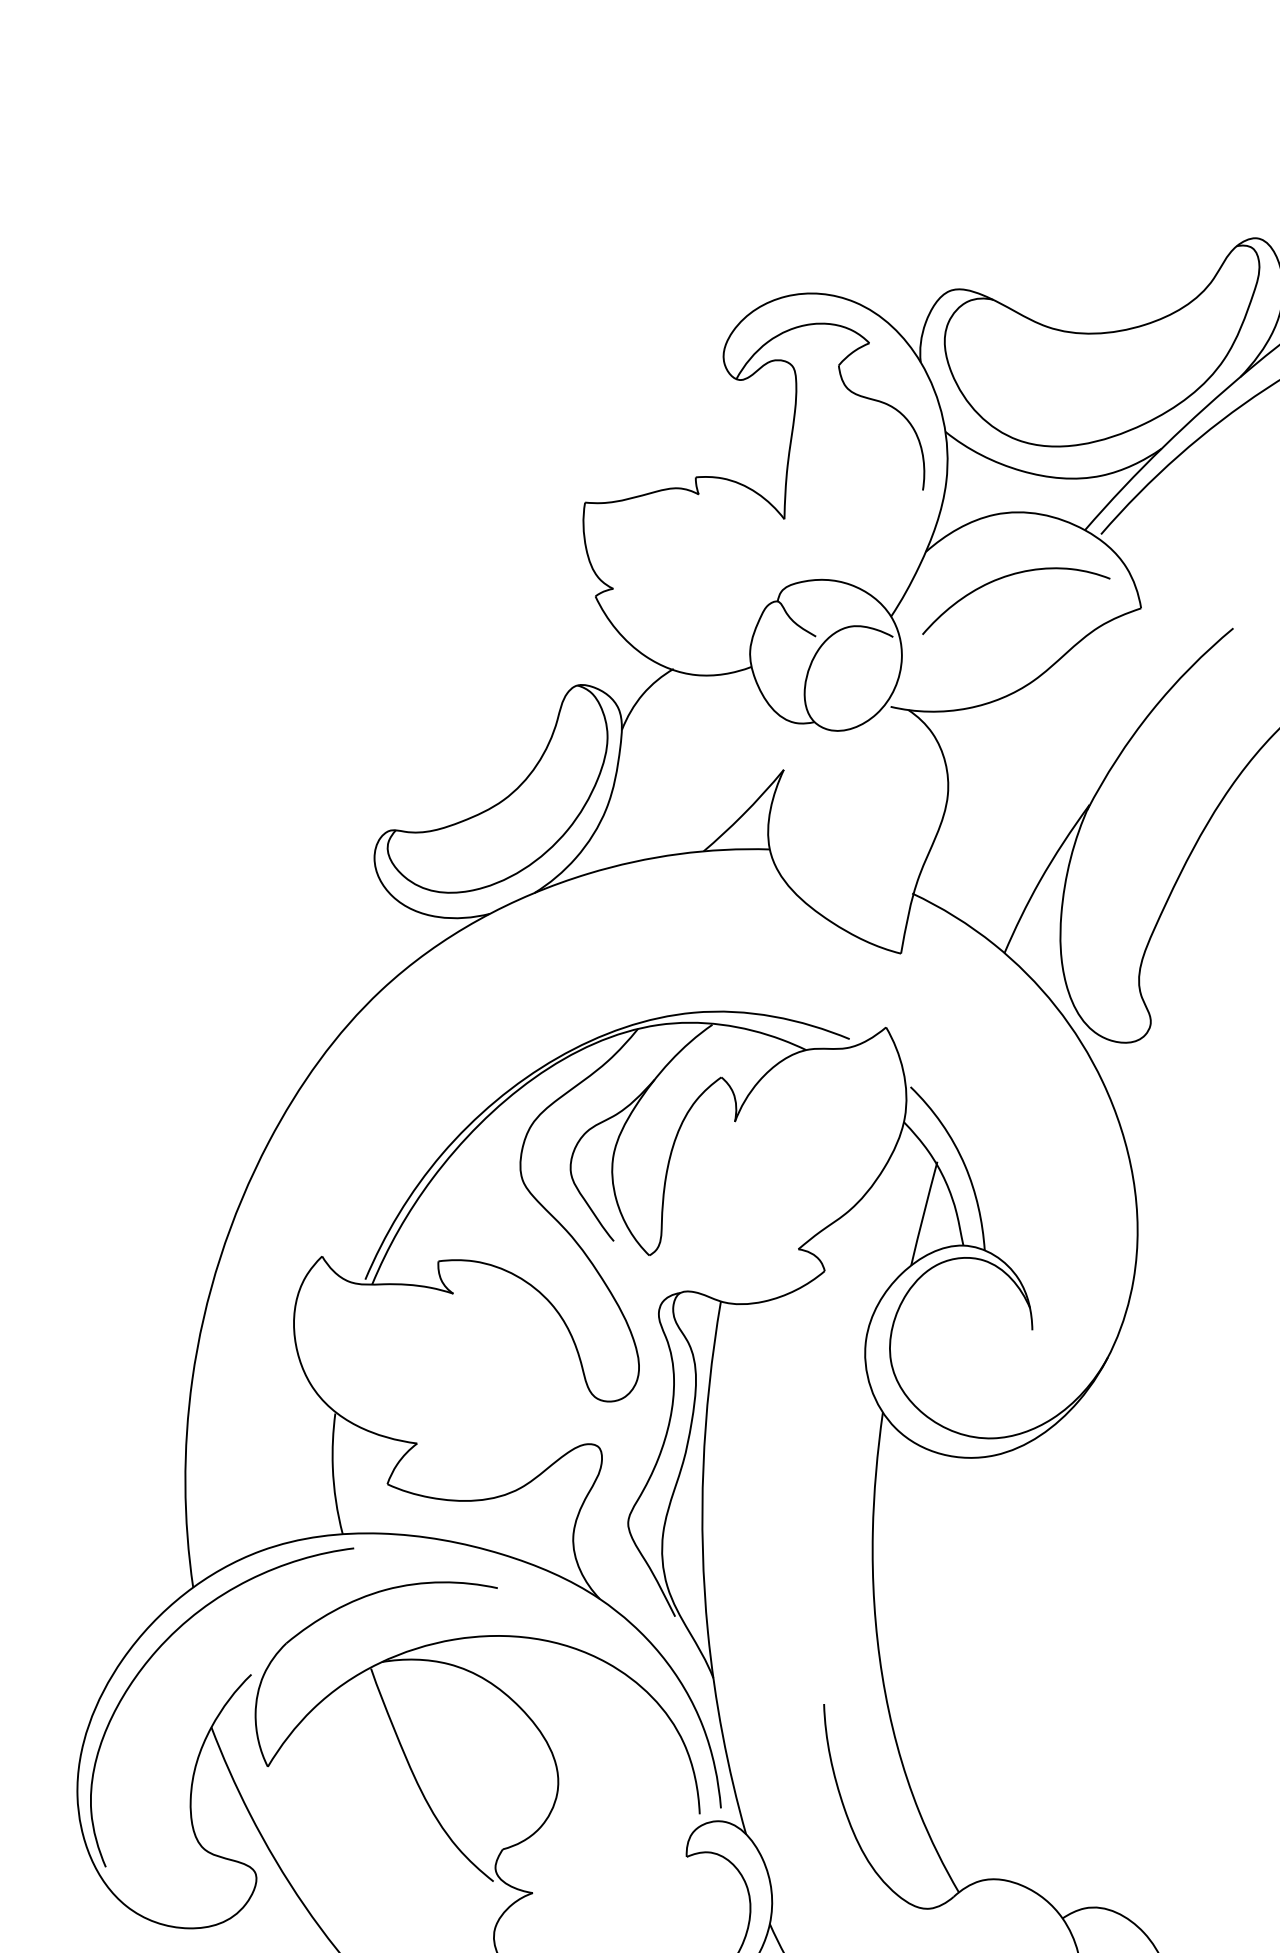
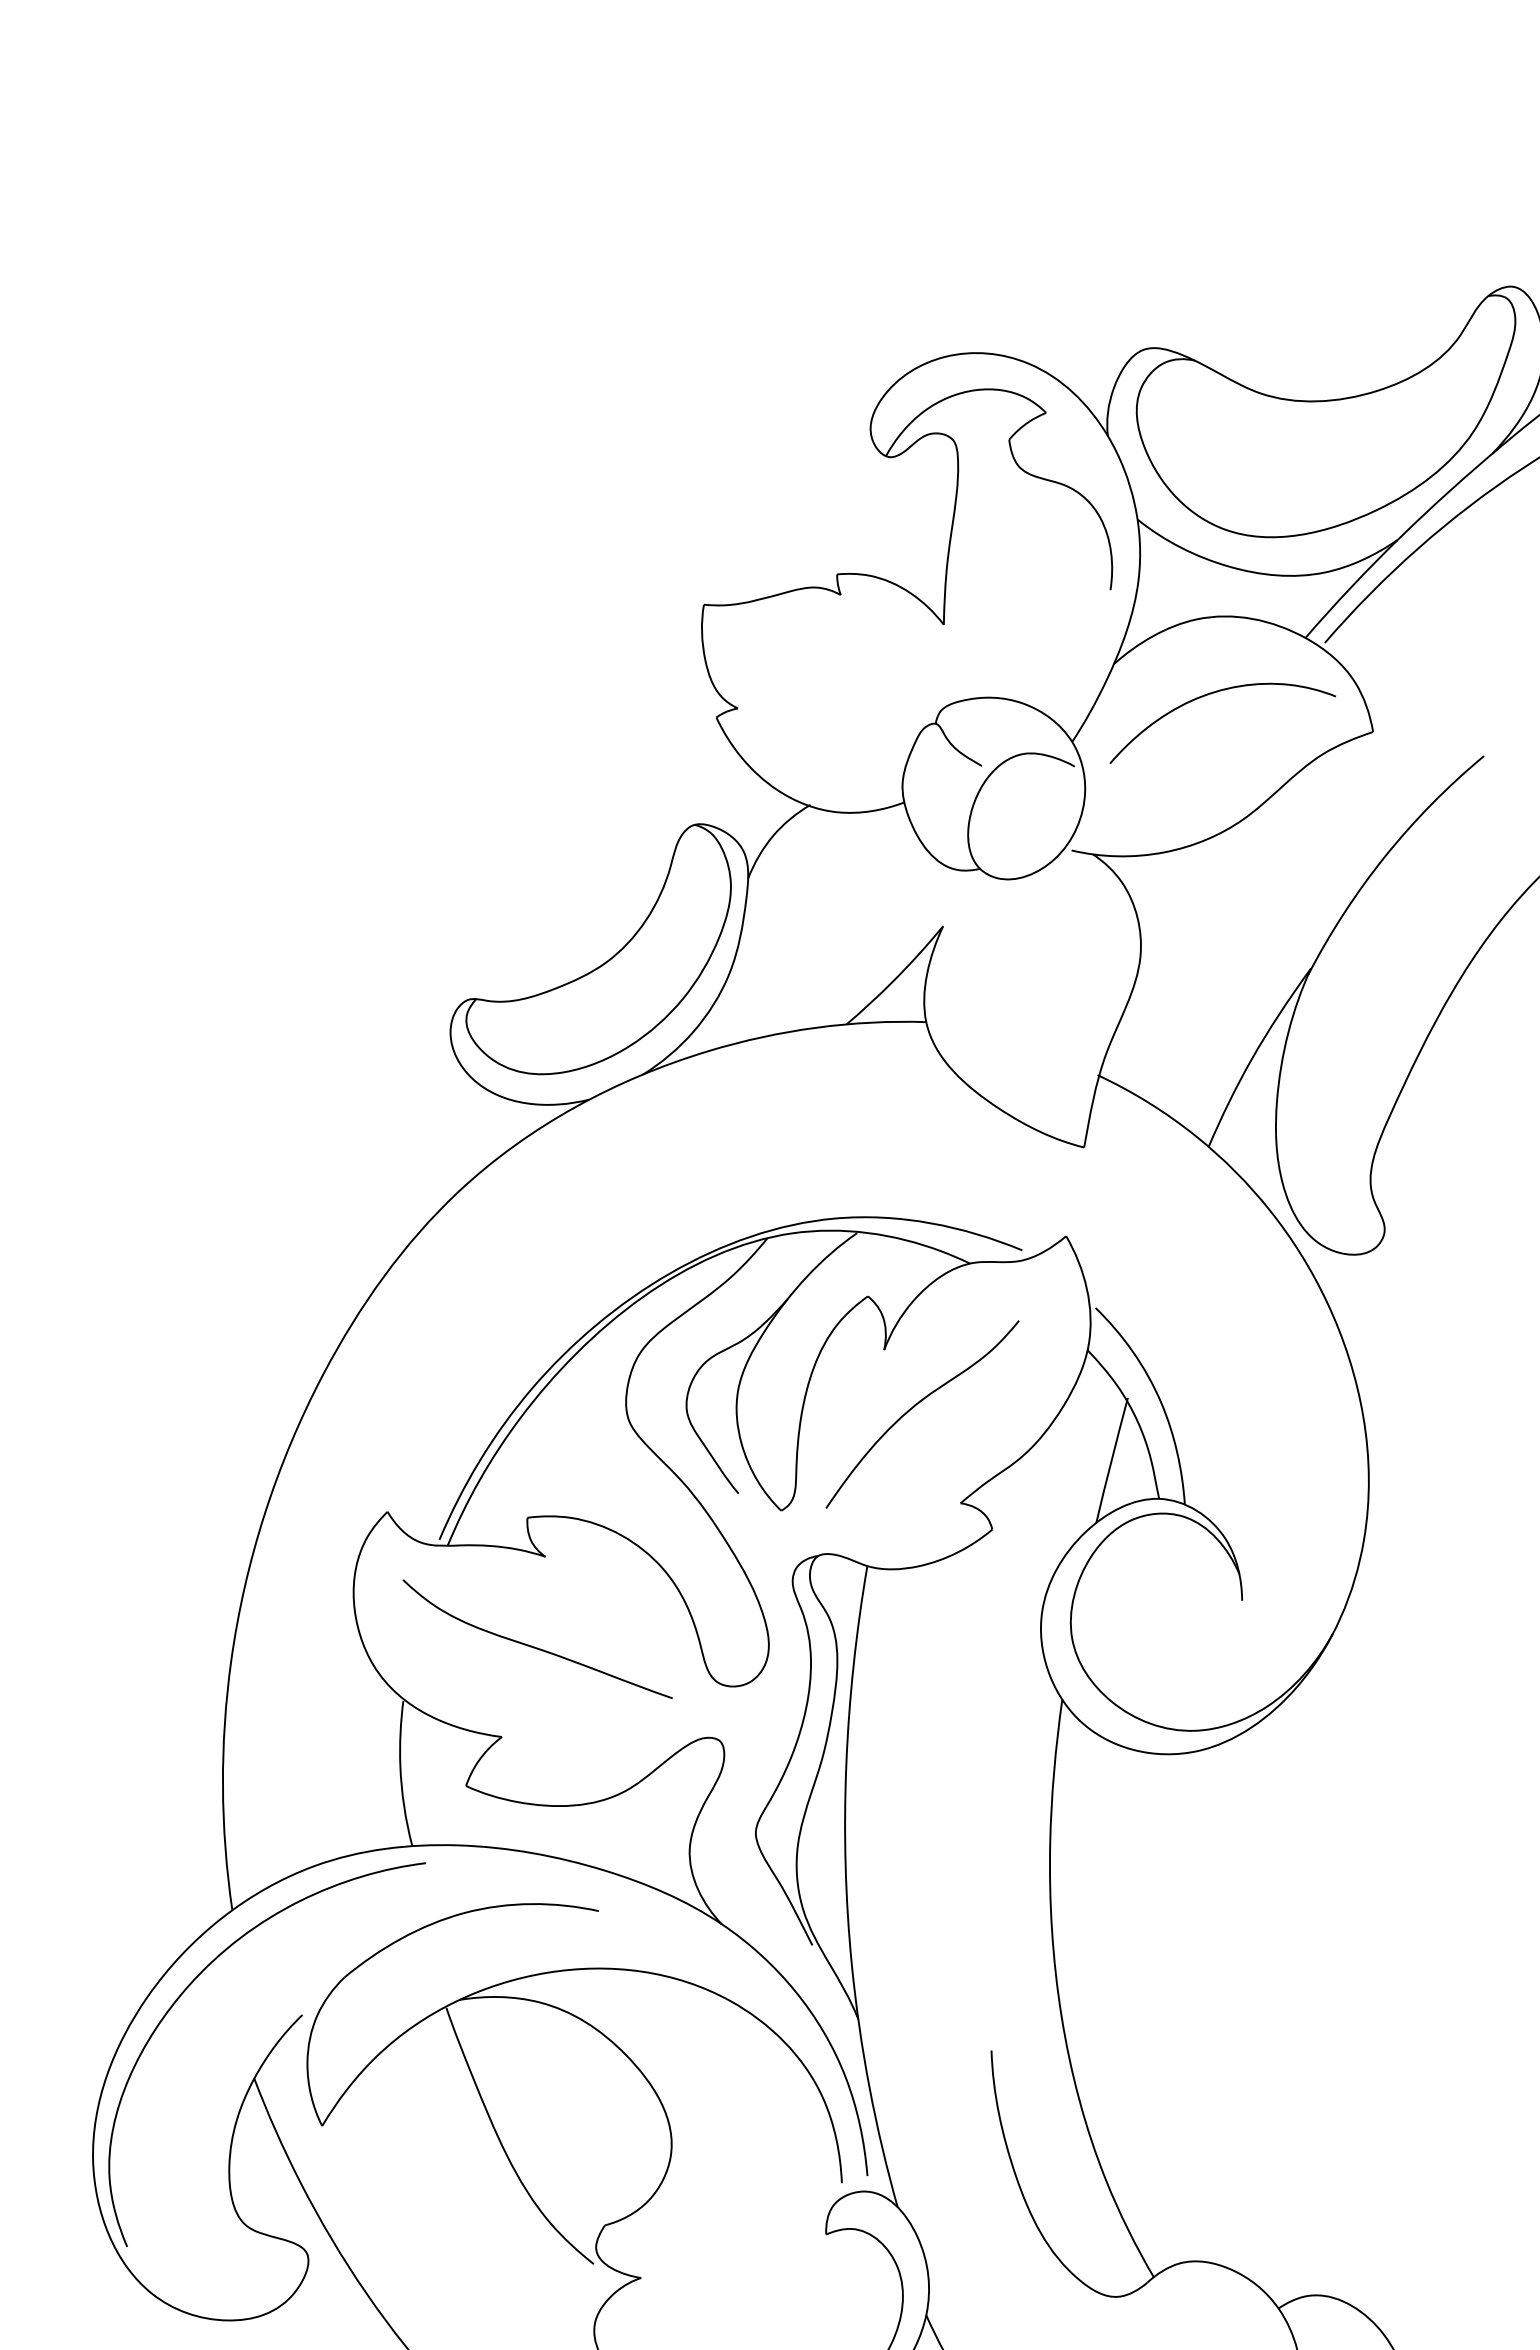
curve: (760, 1168) -> (915, 1406), added
curve: (444, 1368) -> (534, 1646), added

